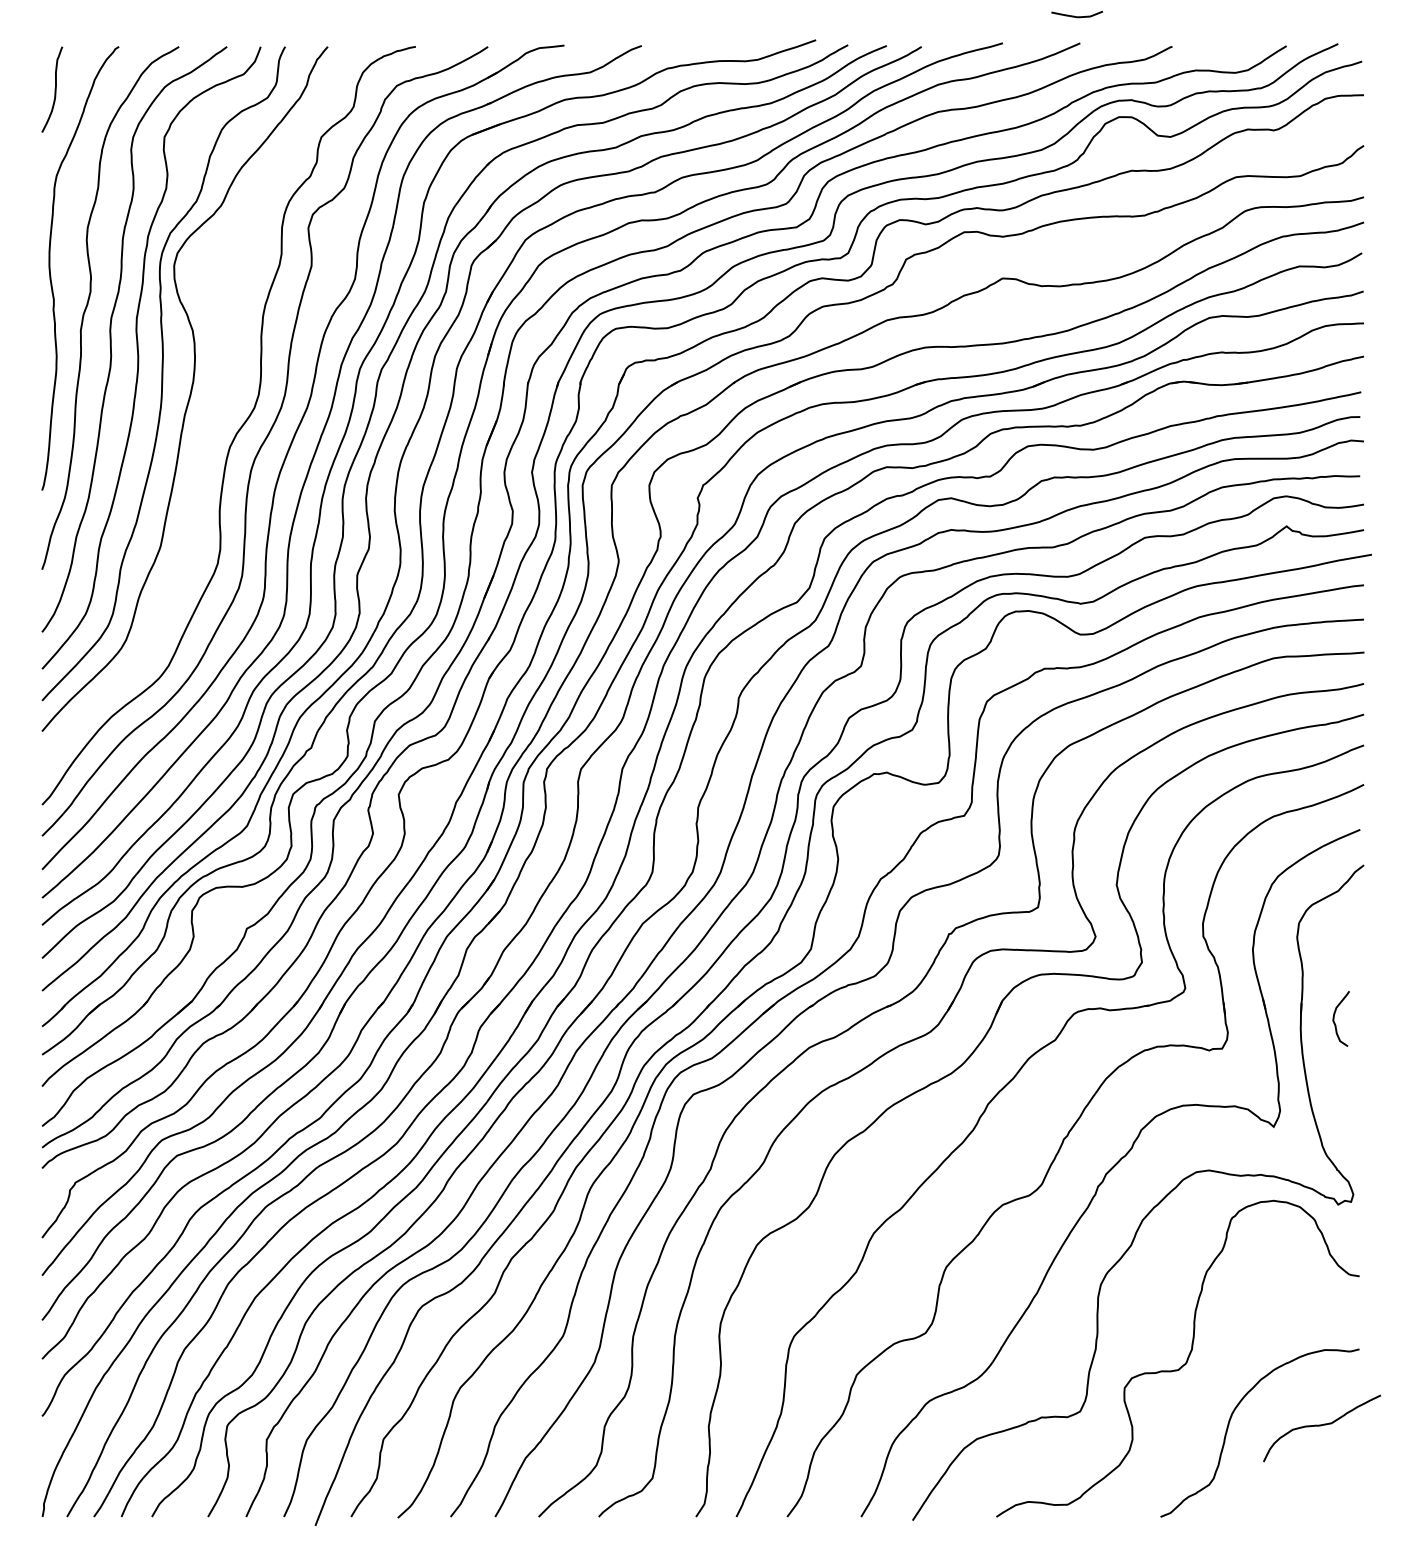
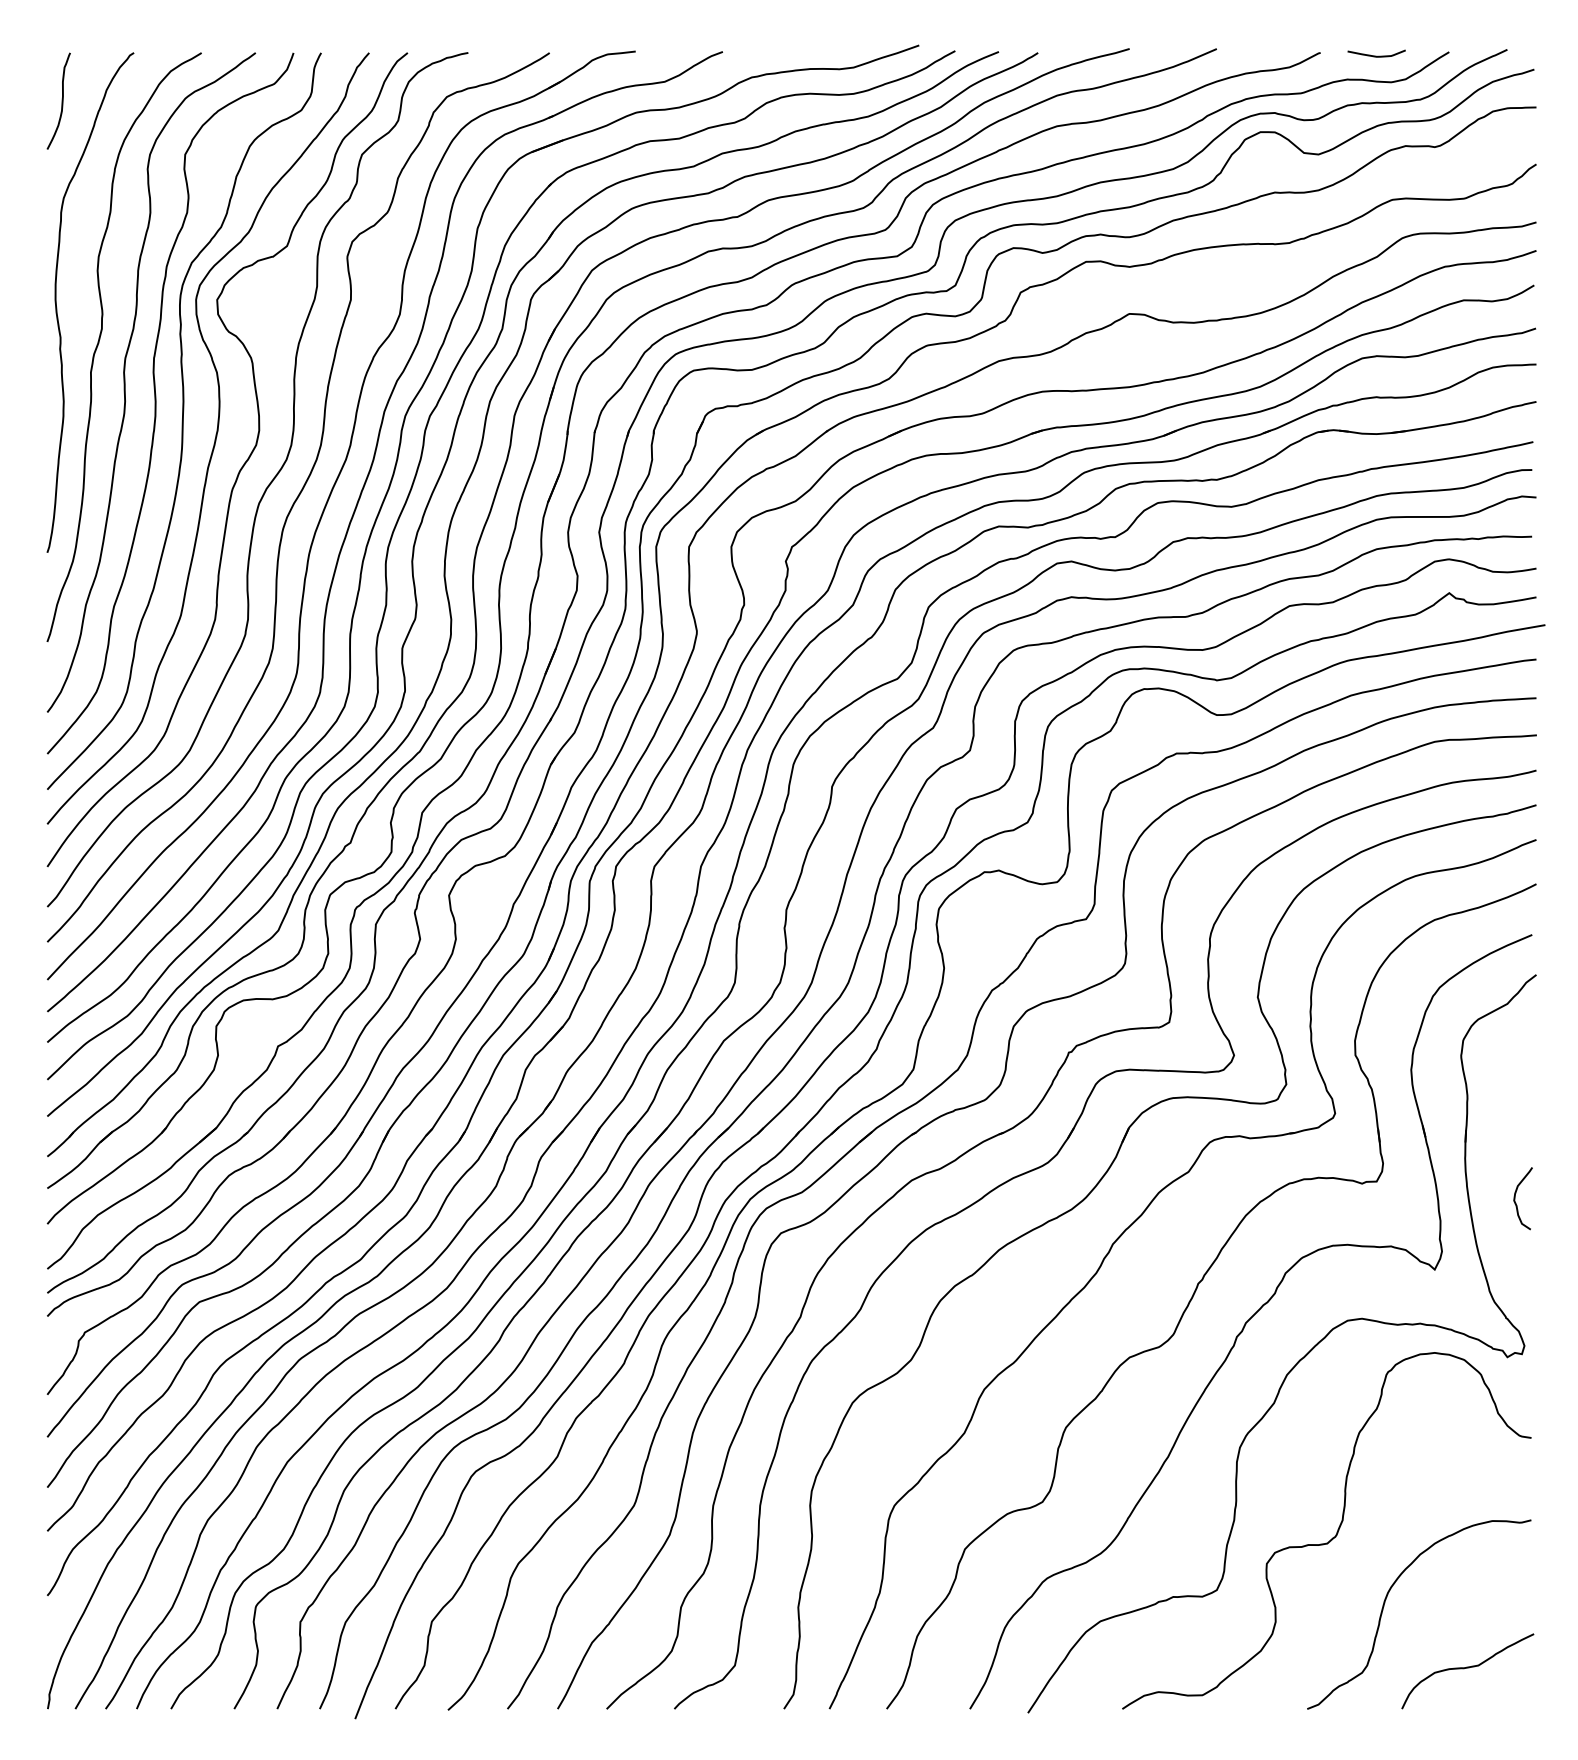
curve: (1077, 16) -> (1377, 55), moved
curve: (213, 415) -> (240, 468), added
curve: (1334, 1018) -> (1515, 1198), moved
curve: (1321, 1426) -> (1467, 1669), moved

